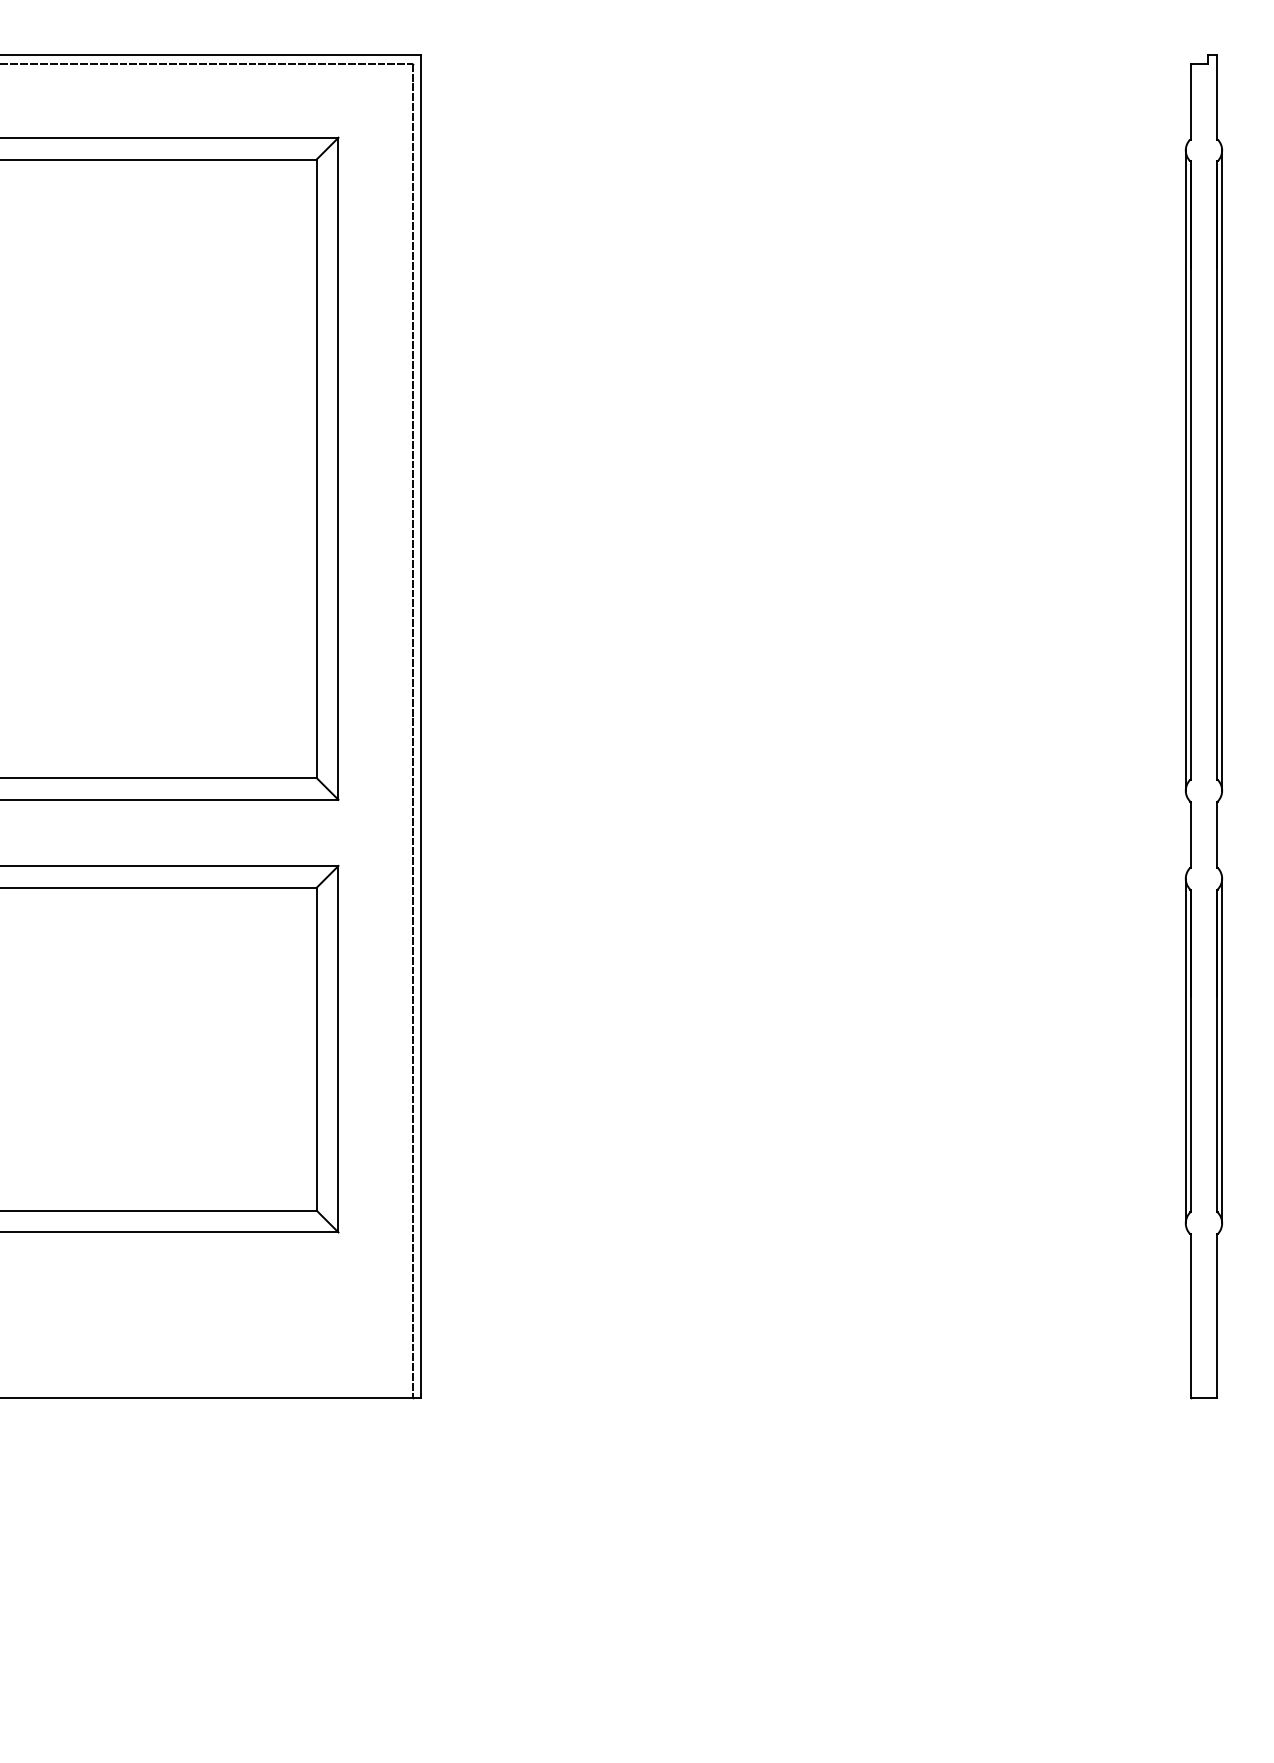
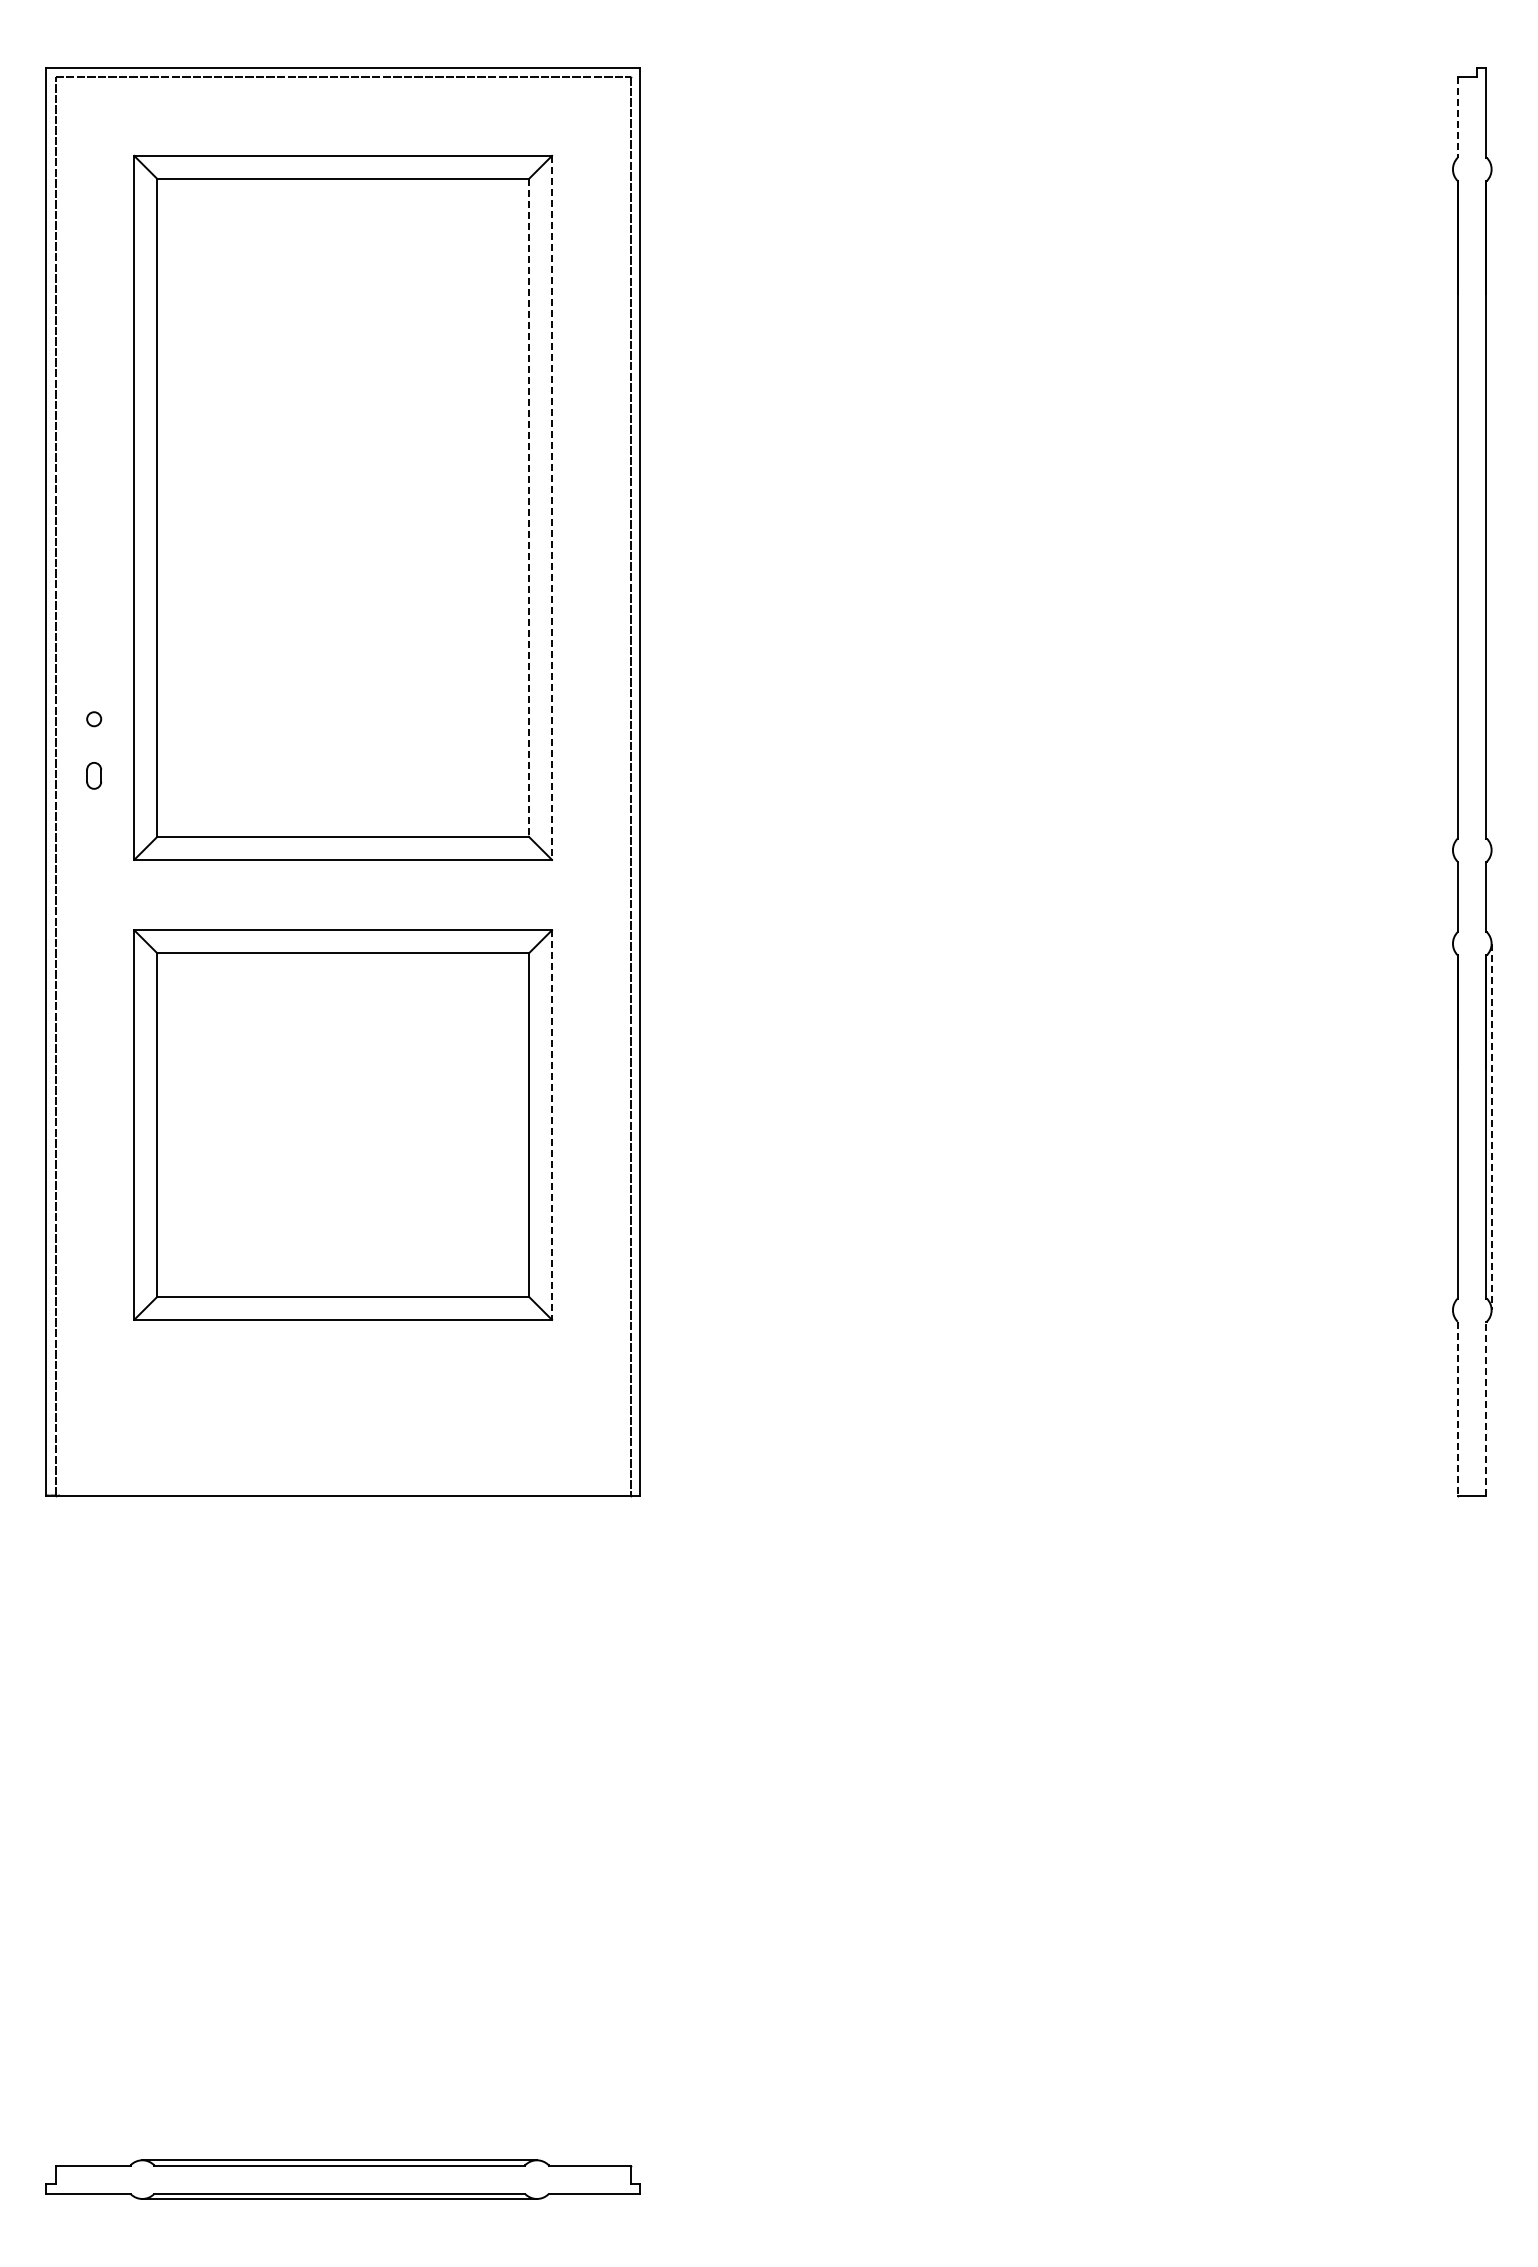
line: (1191, 101) -> (1458, 117), solid -> dashed
line: (316, 468) -> (528, 507), solid -> dashed
line: (338, 468) -> (552, 507), solid -> dashed
line: (1185, 470) -> (1452, 509), removed
line: (1222, 470) -> (1491, 509), removed
line: (338, 1049) -> (552, 1125), solid -> dashed
line: (1185, 1050) -> (1452, 1126), removed
line: (1222, 1051) -> (1491, 1127), solid -> dashed
line: (1191, 1315) -> (1458, 1408), solid -> dashed
line: (1217, 1315) -> (1486, 1408), solid -> dashed

